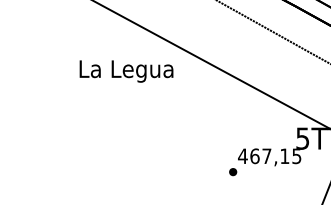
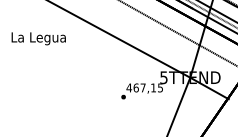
text: (126, 70) -> (38, 38), moved

